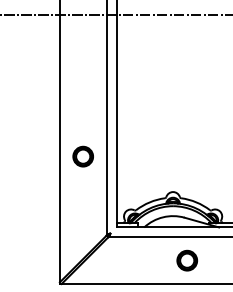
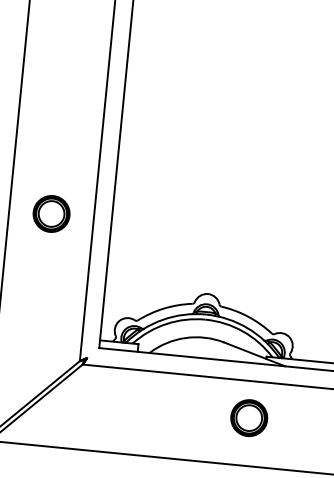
part: (187, 260) -> (249, 417), moved

